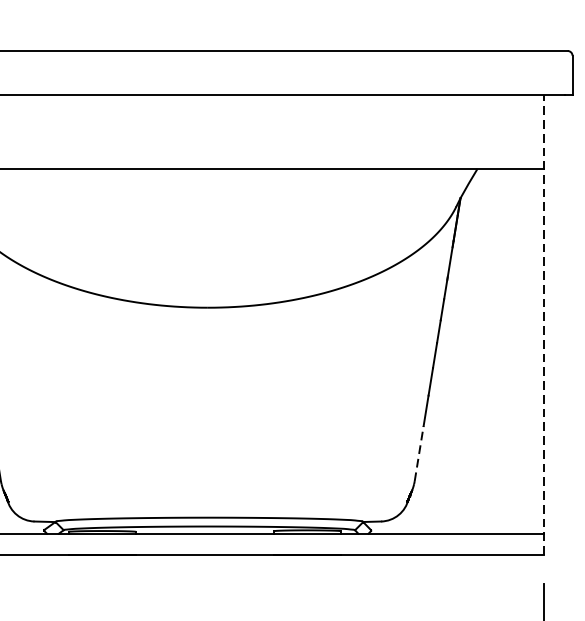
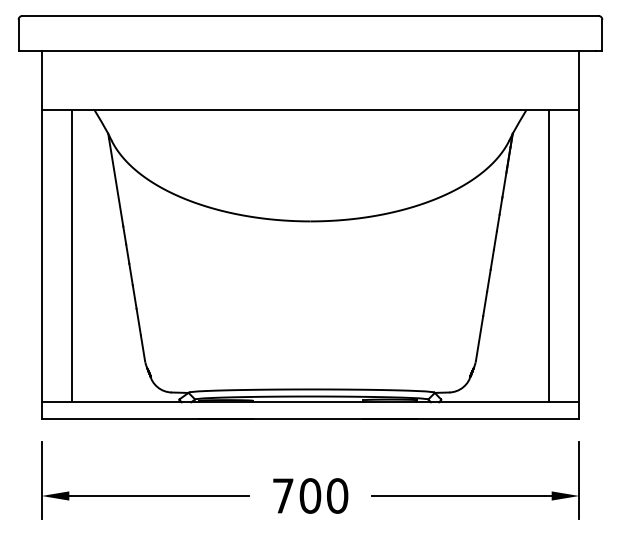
line: (543, 325) -> (579, 235), dashed -> solid
line: (505, 351) -> (548, 256), added
line: (419, 452) -> (479, 337), dashed -> solid

